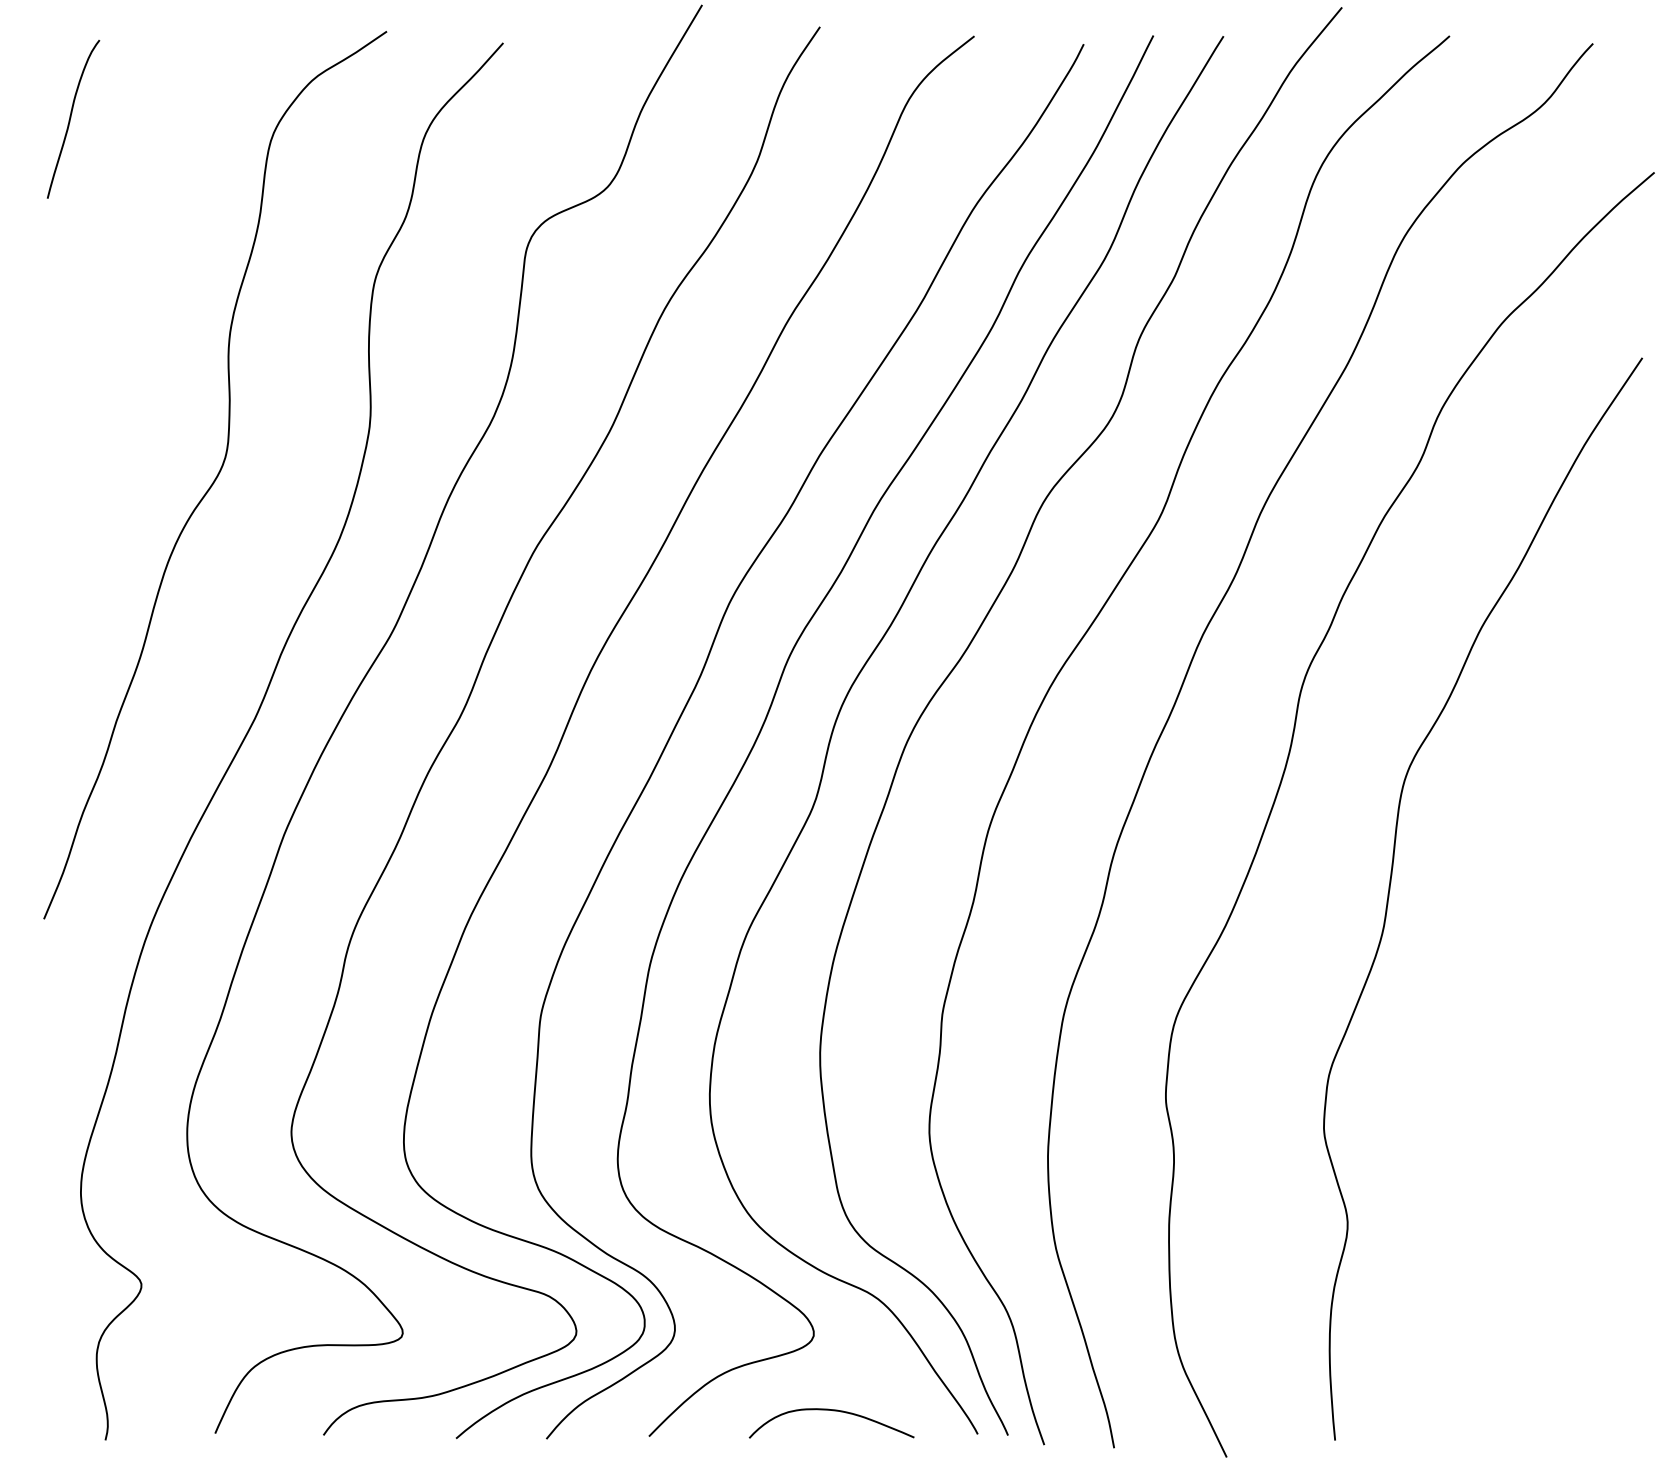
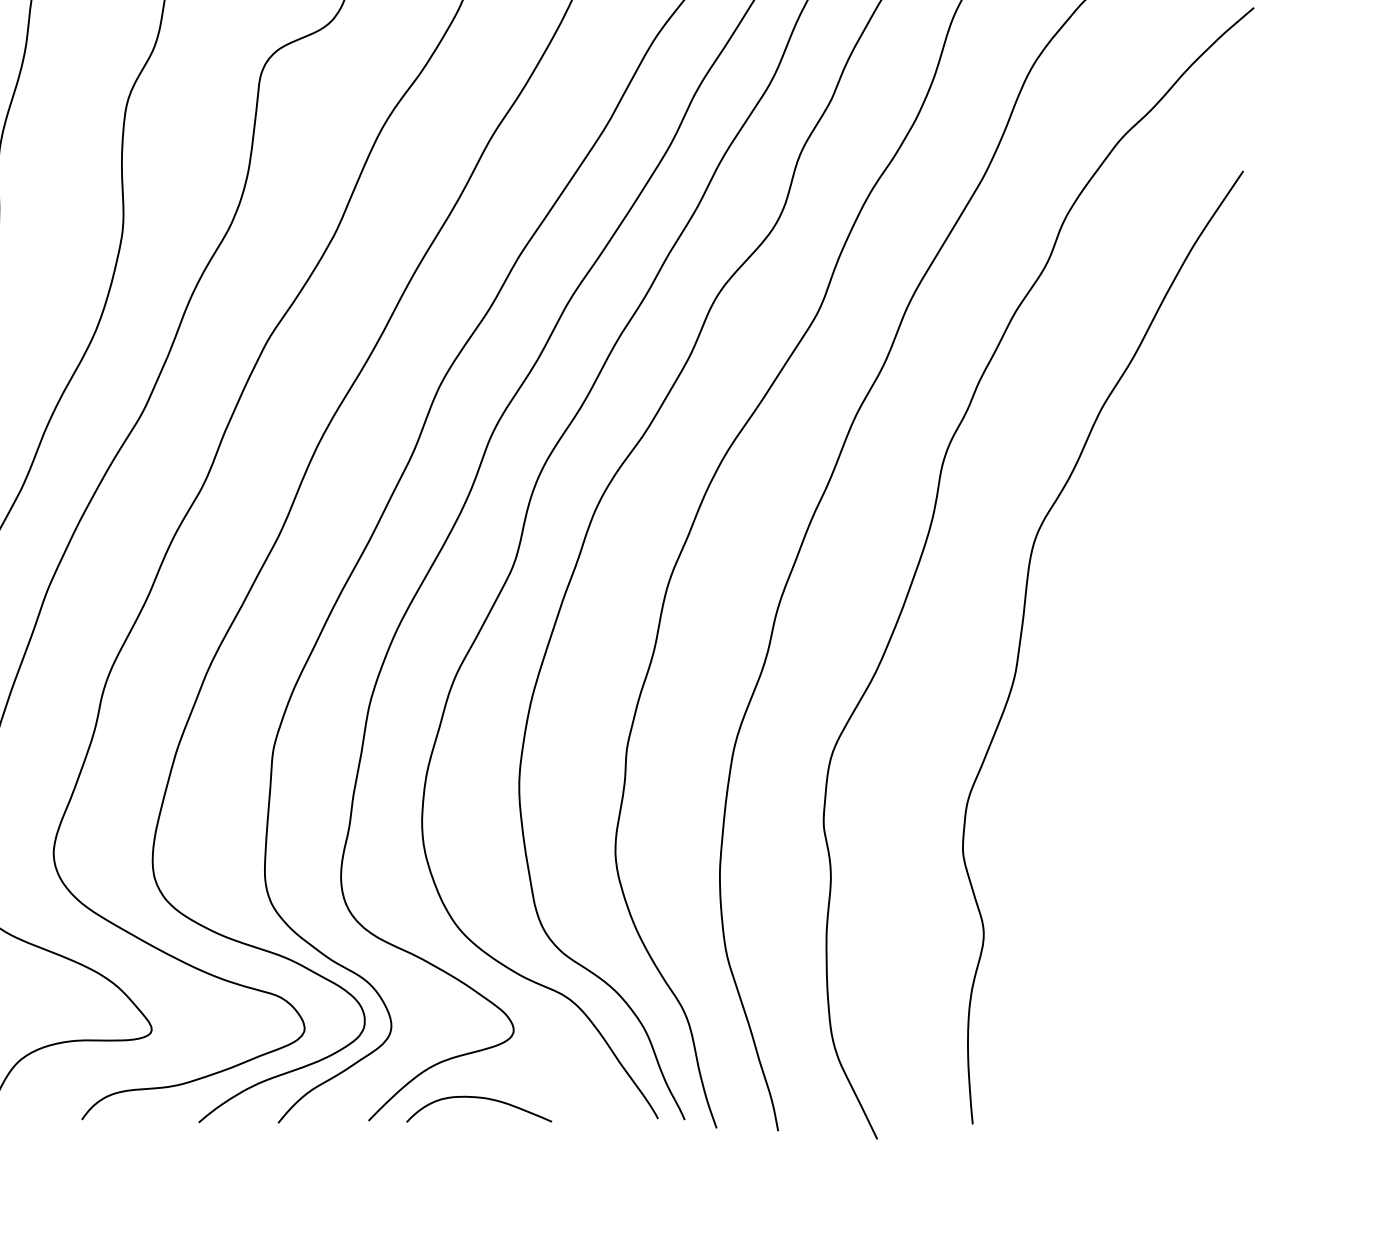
curve: (833, 1411) -> (480, 1098), moved

